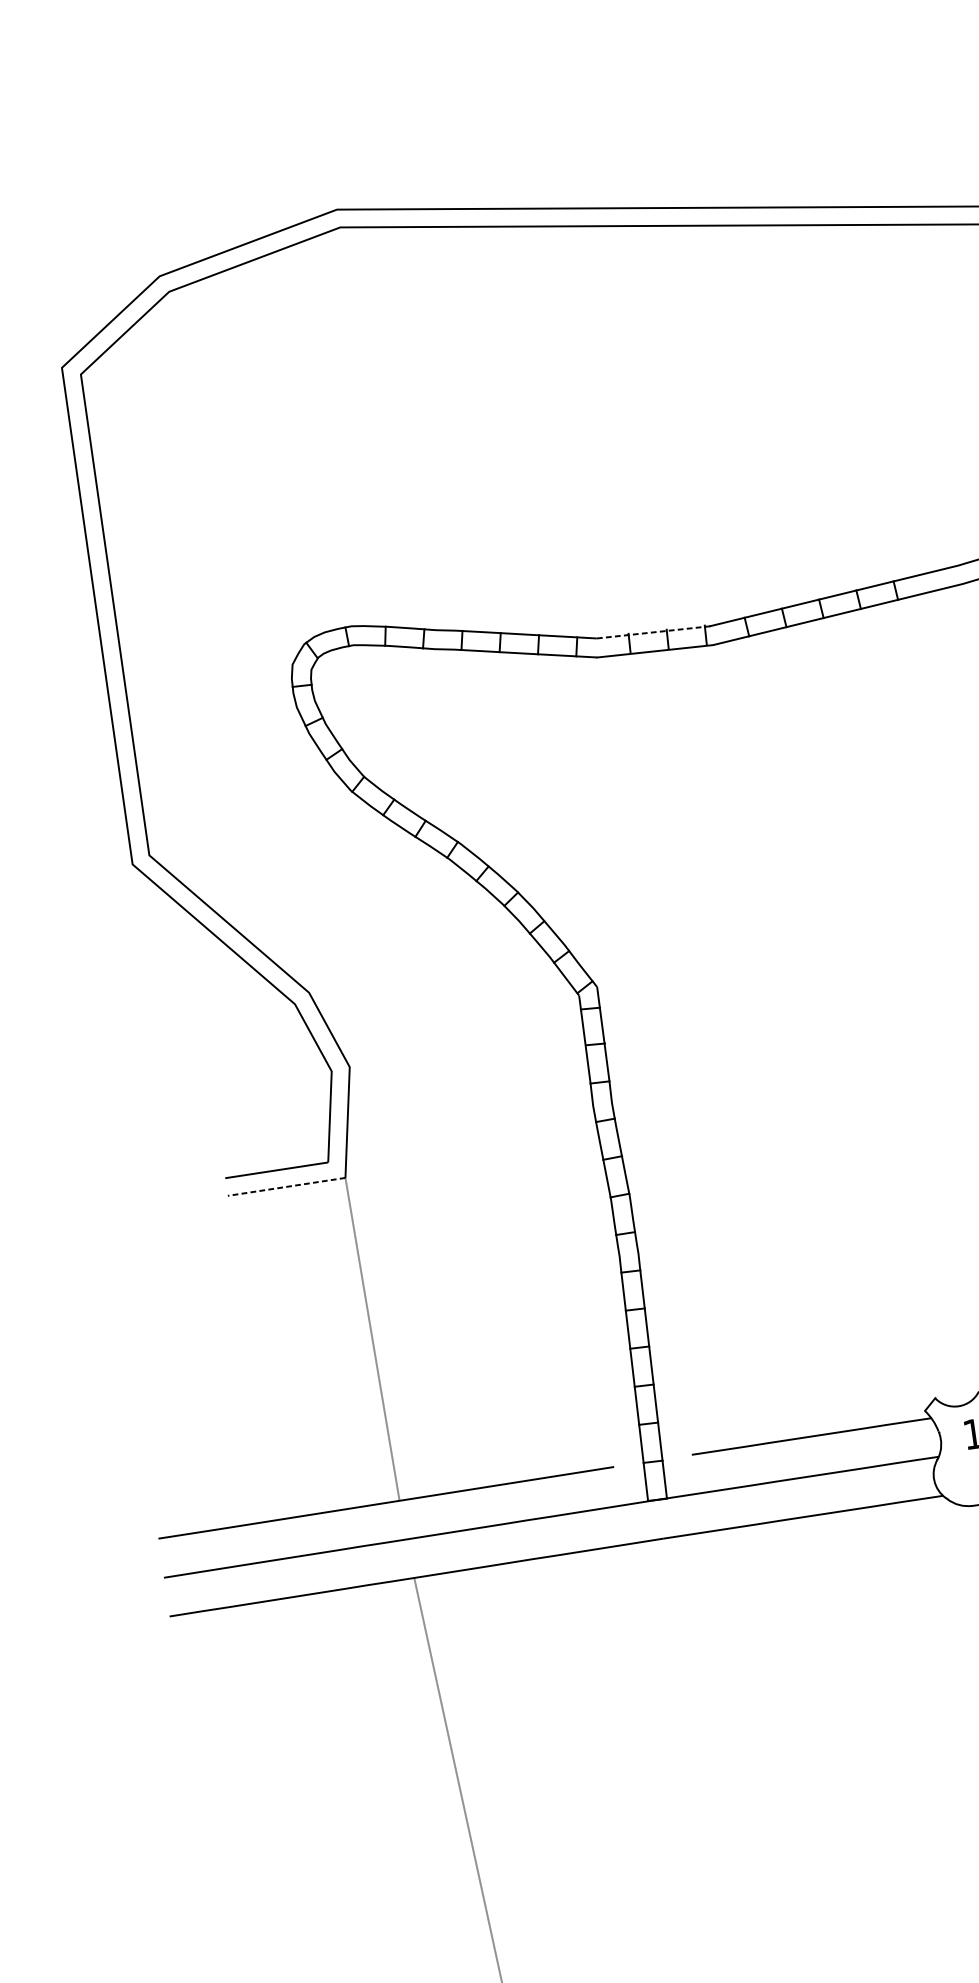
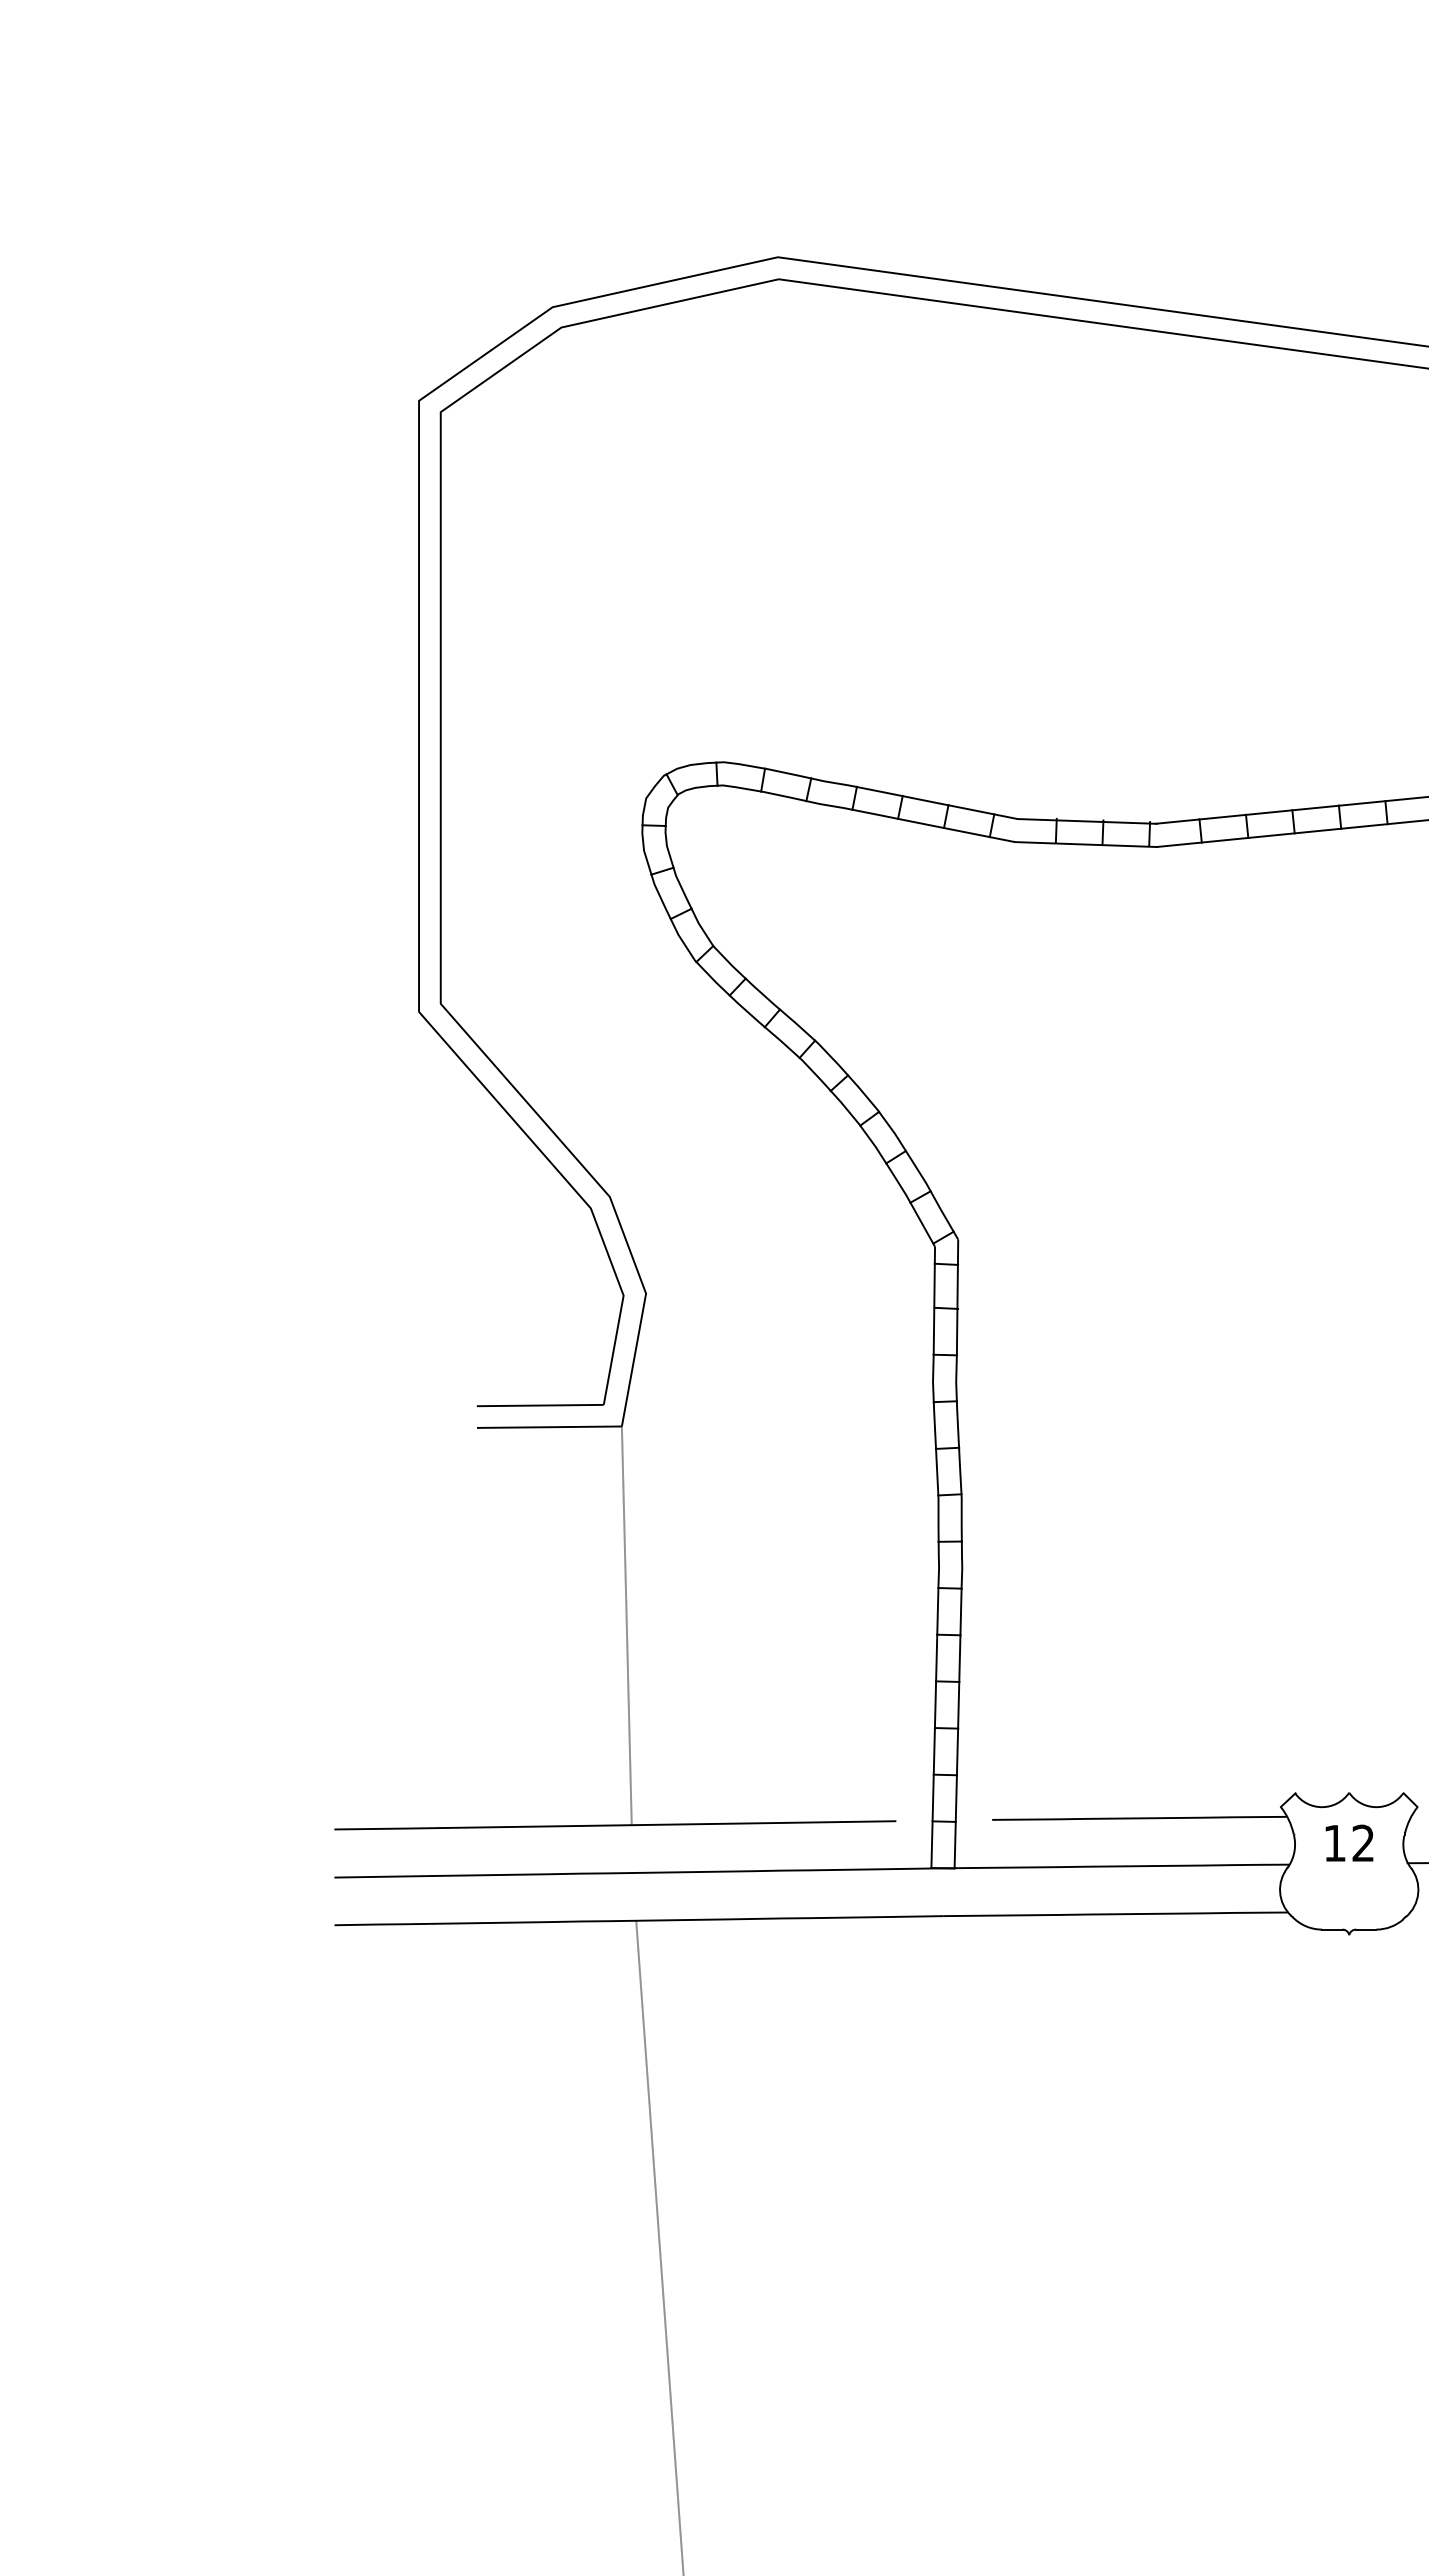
line: (653, 632) -> (1087, 821), dashed -> solid
line: (285, 1187) -> (548, 1427), dashed -> solid

